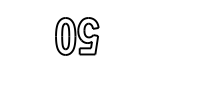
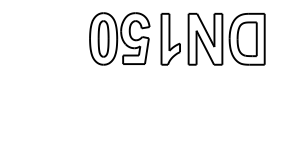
part: (143, 36) -> (212, 38), added

